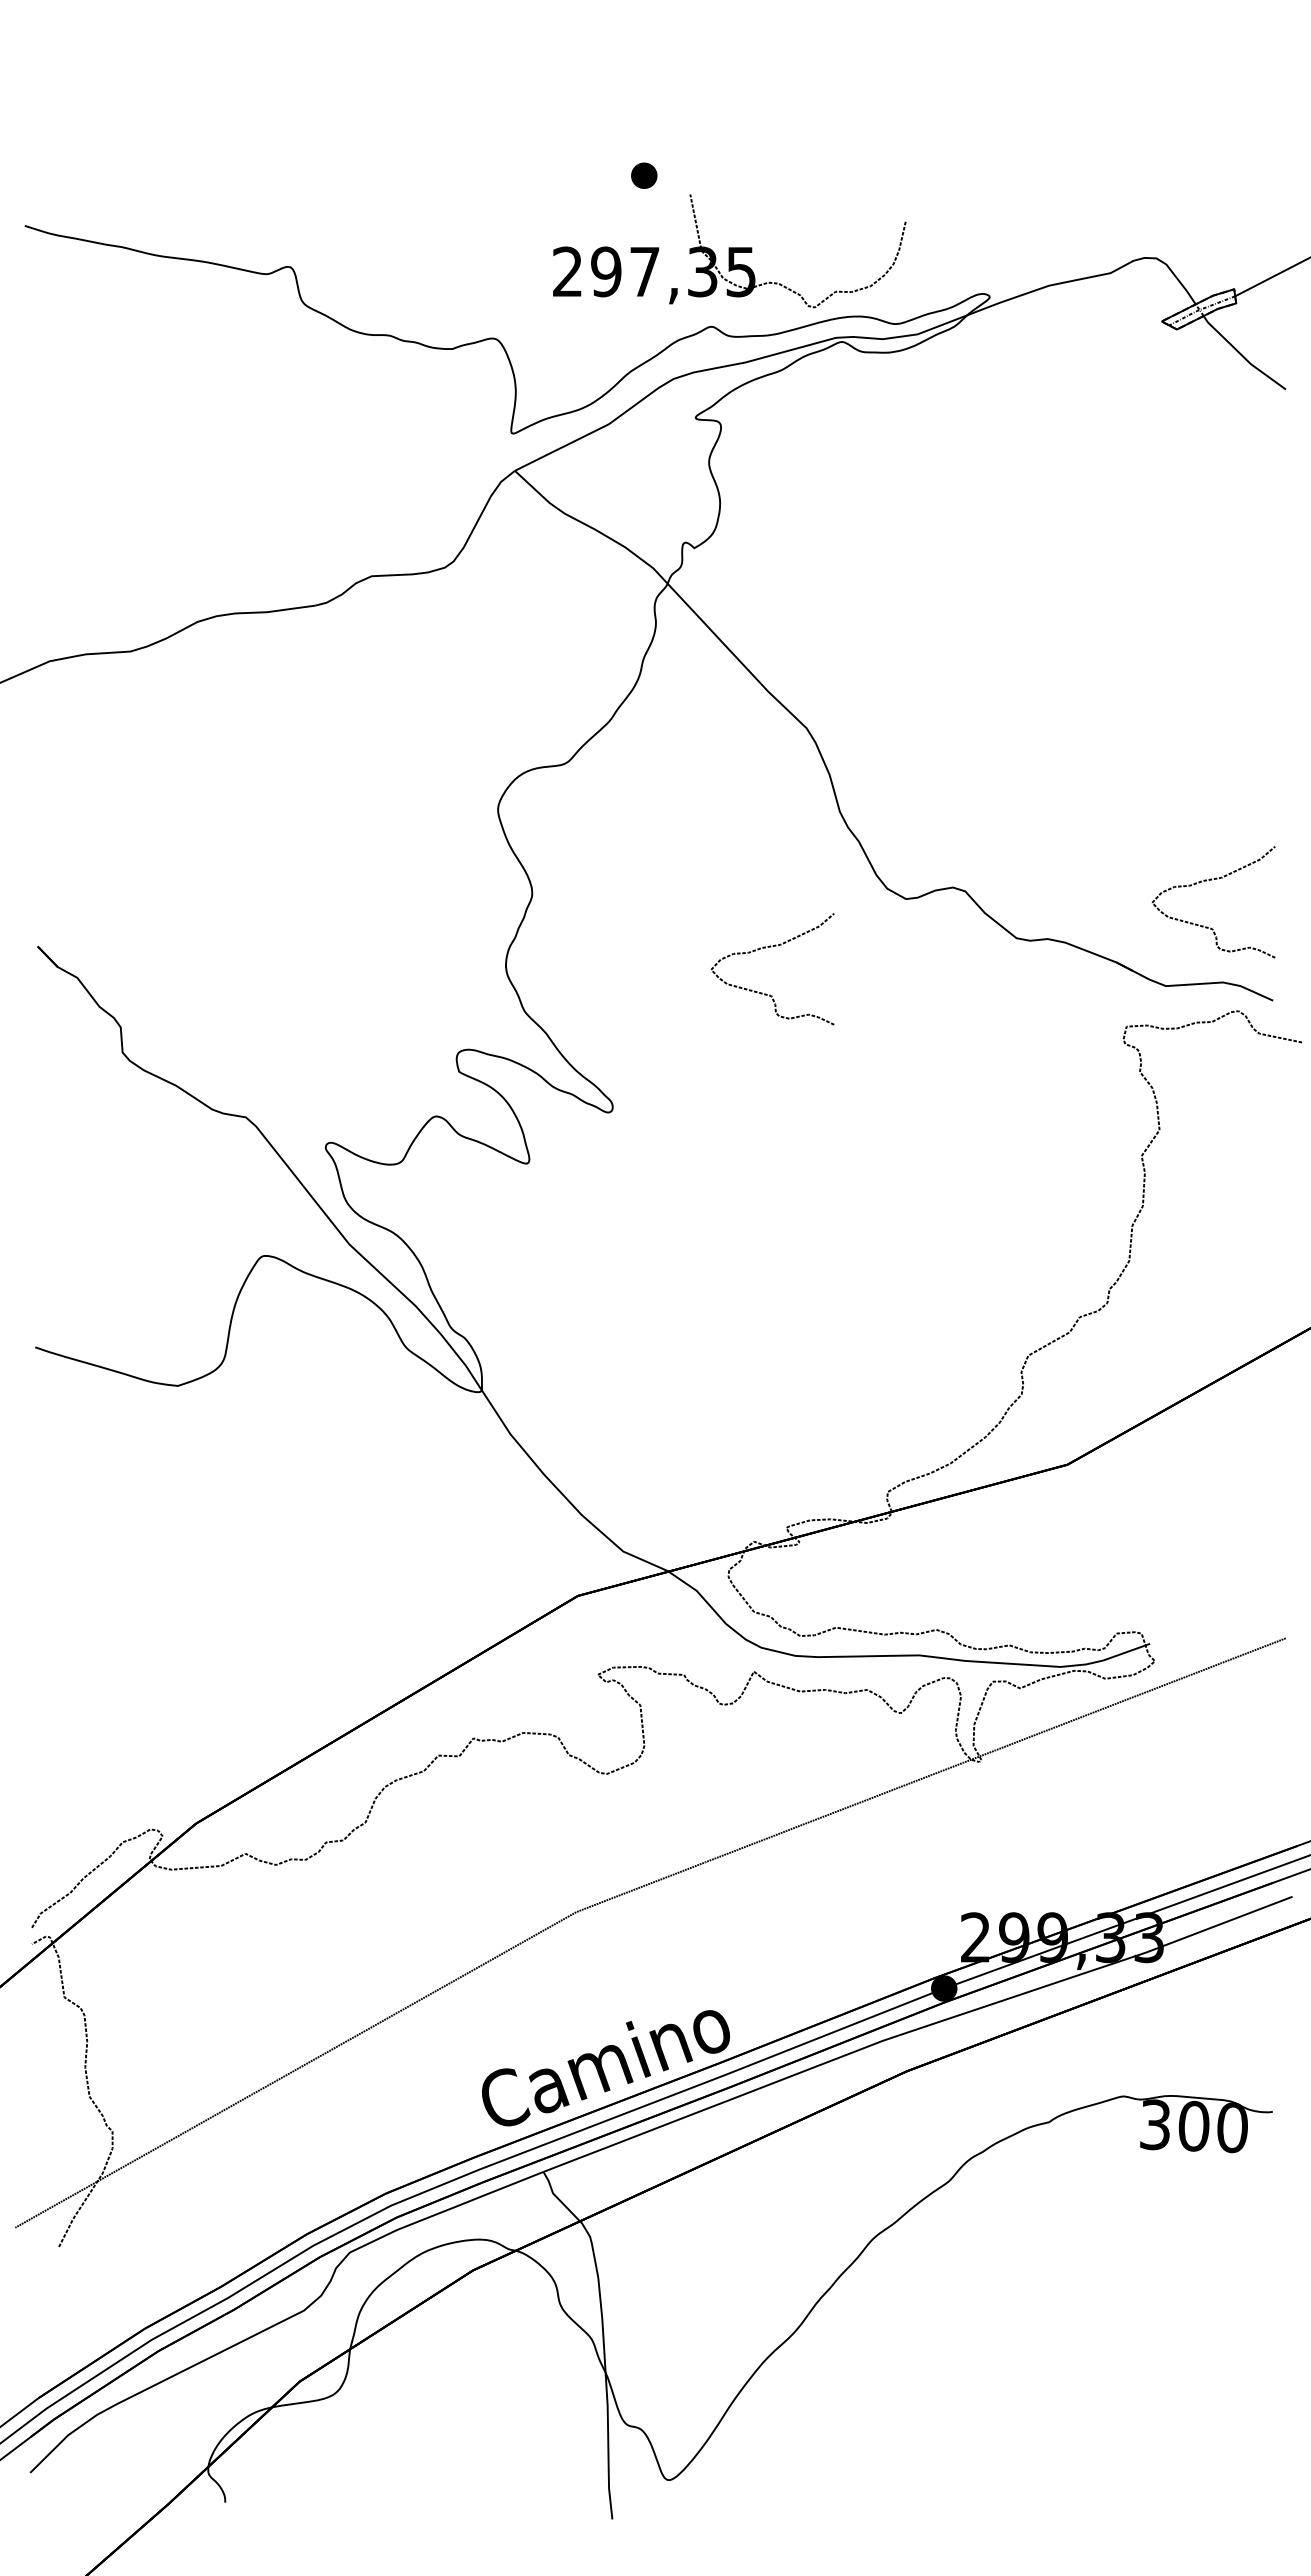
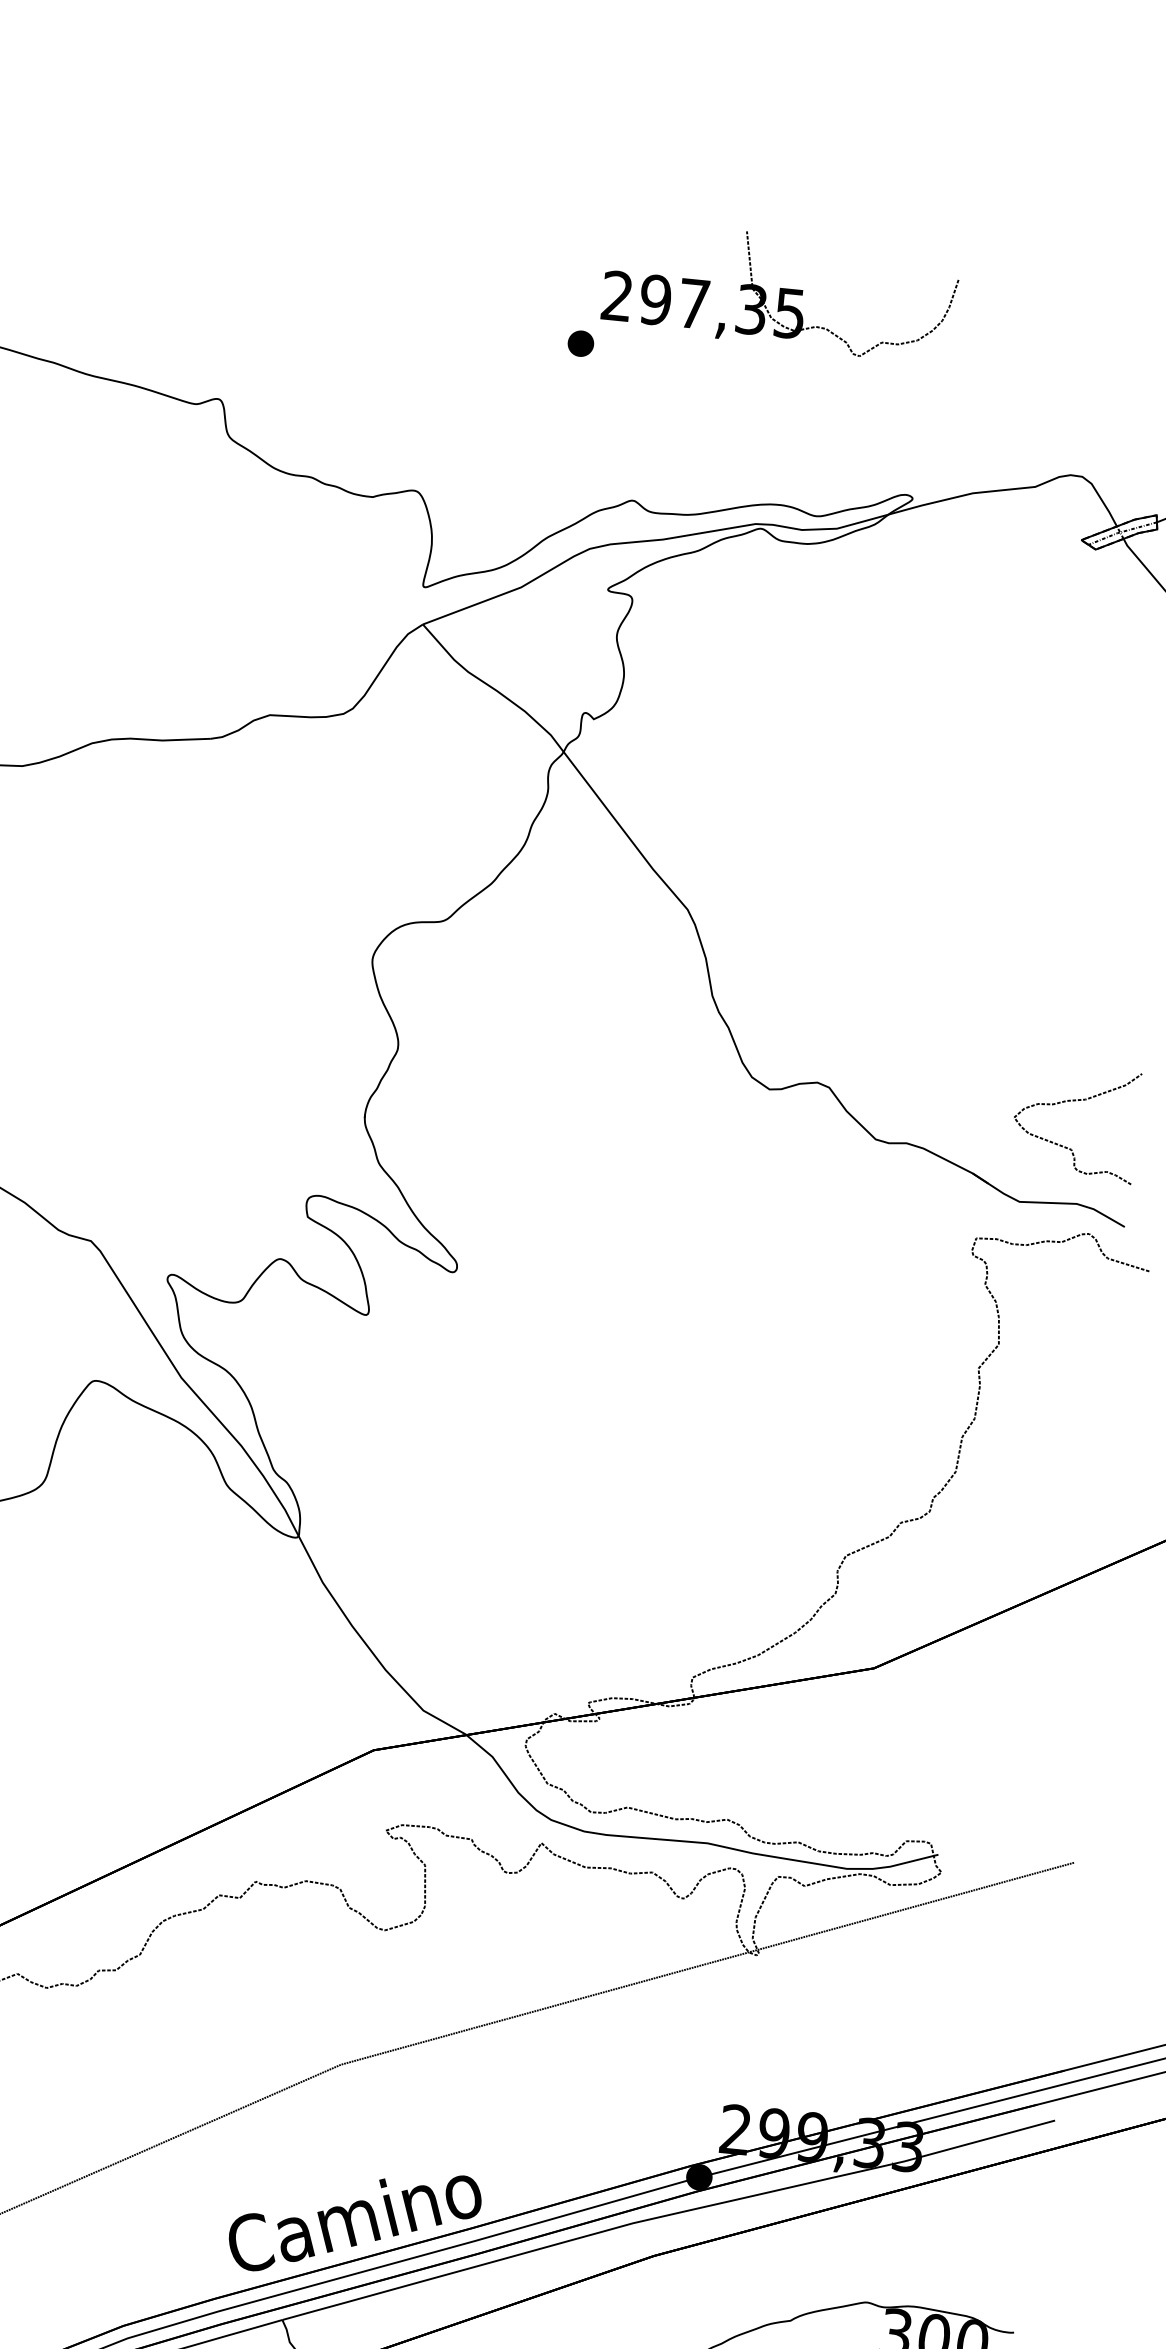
part: (729, 251) -> (780, 291), moved
curve: (770, 947) -> (629, 1124), removed

